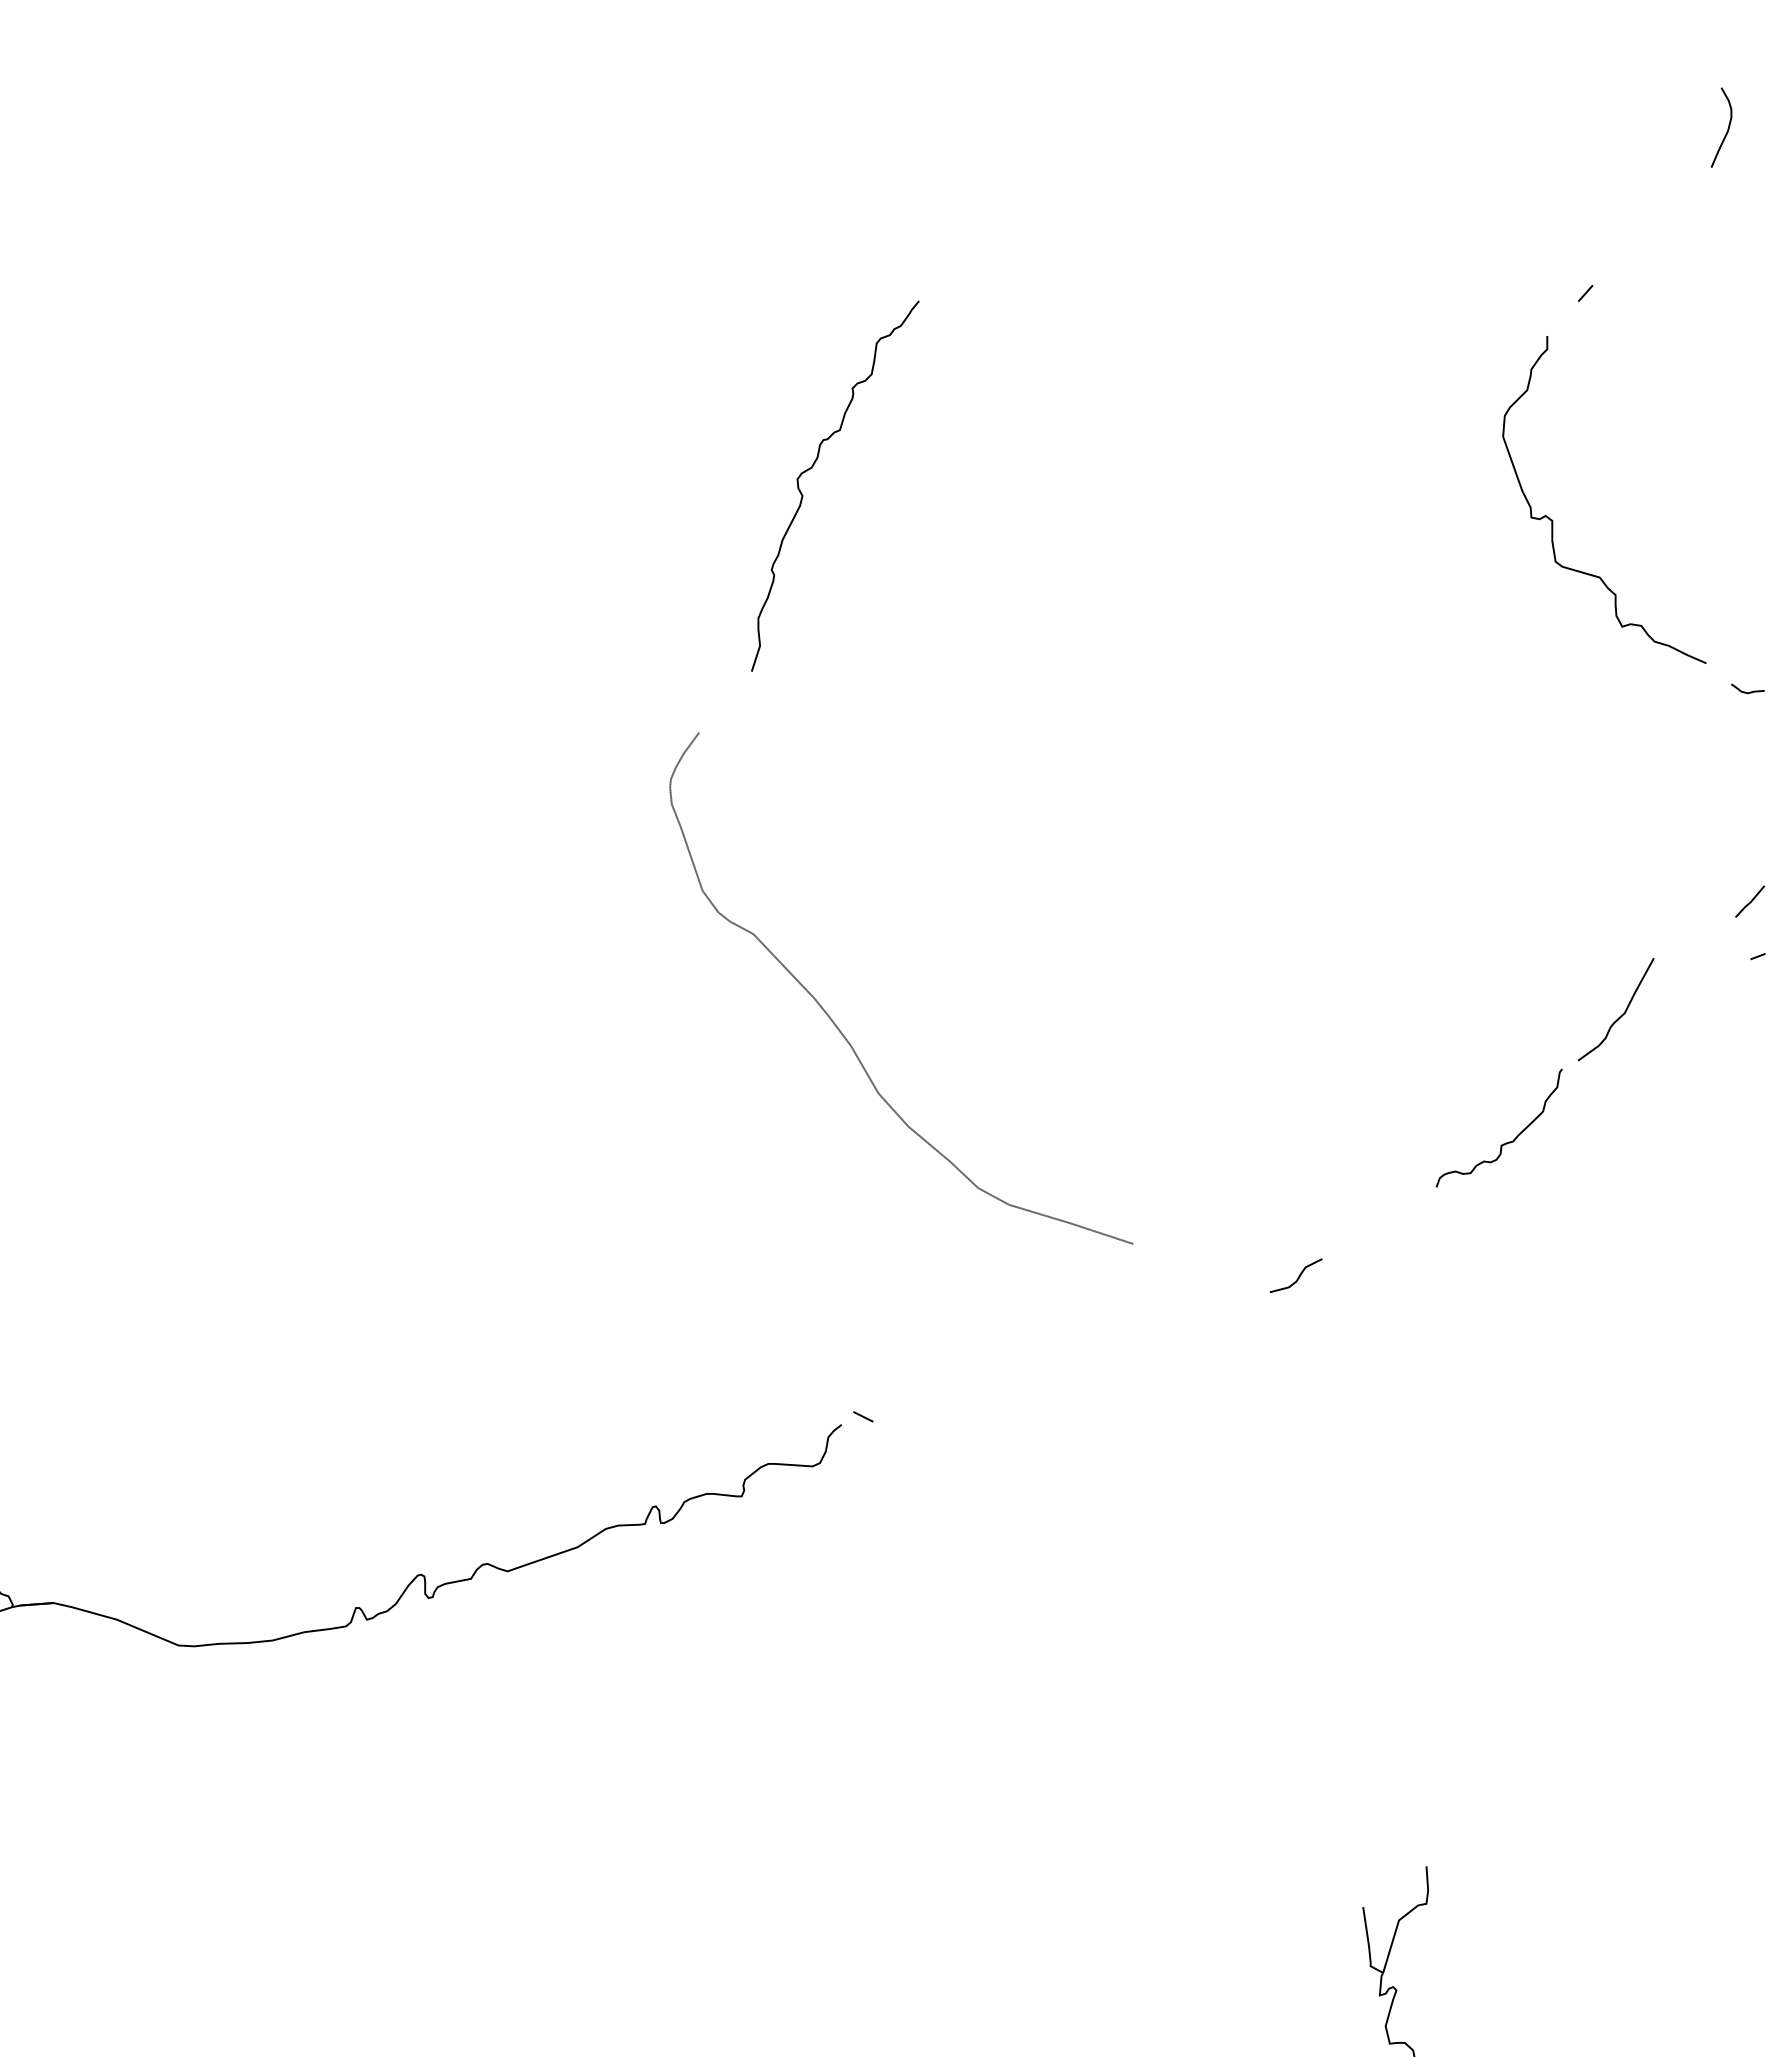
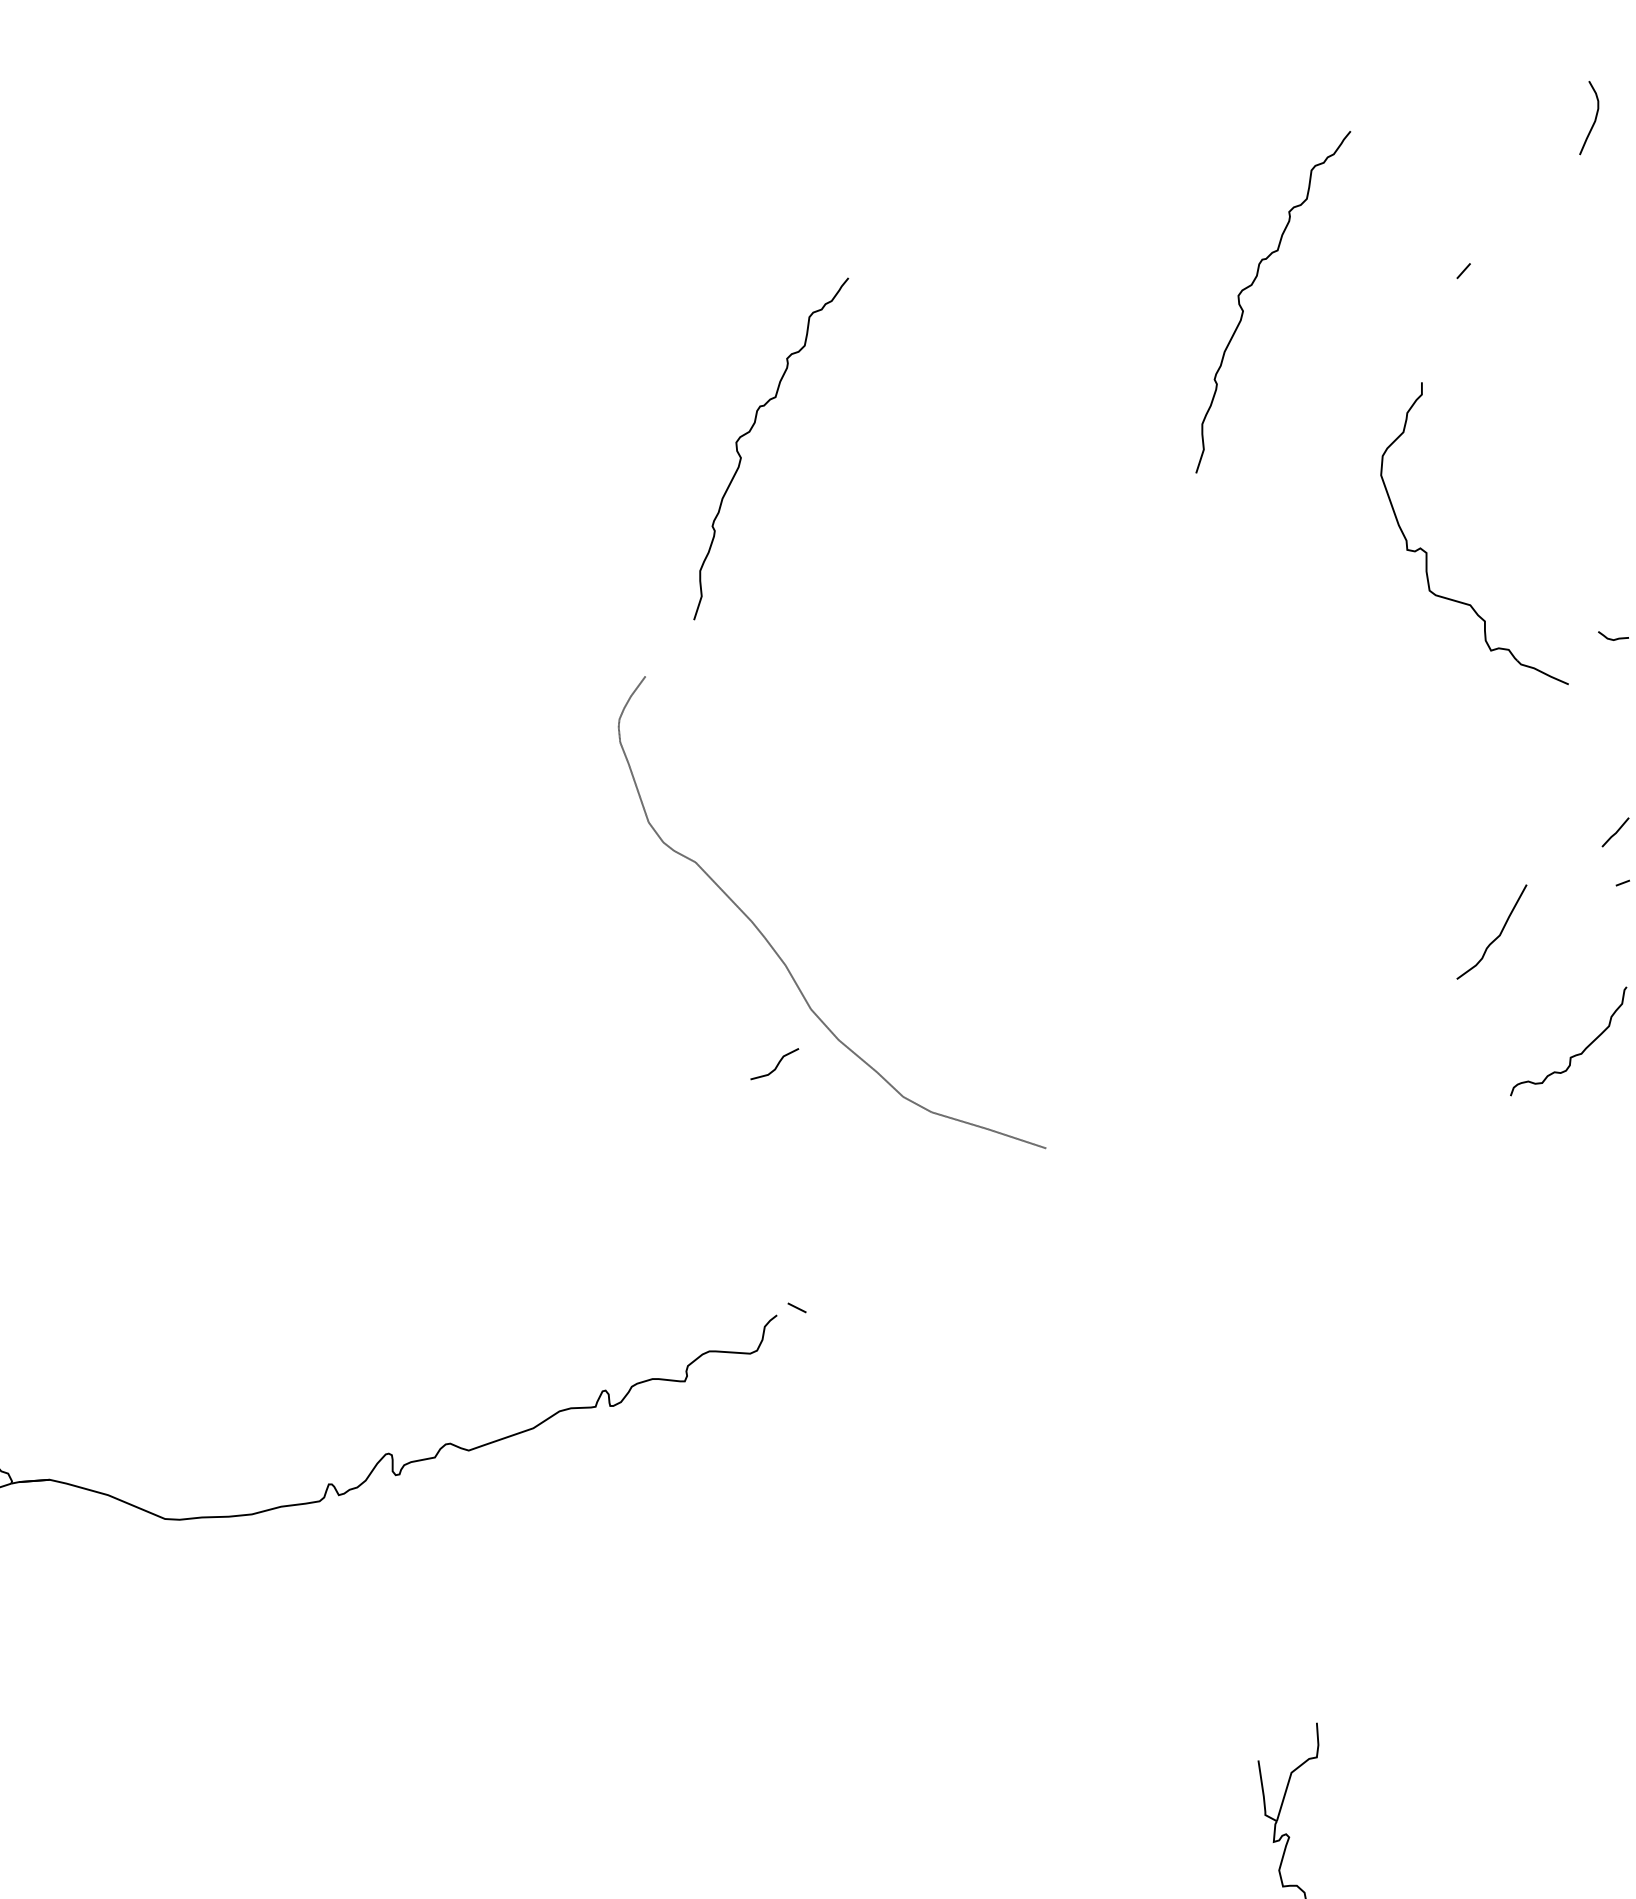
curve: (1356, 309) -> (1252, 285), added
part: (1553, 520) -> (1427, 552), moved
curve: (1503, 1143) -> (1572, 1055), moved
curve: (1297, 1277) -> (776, 1065), moved

